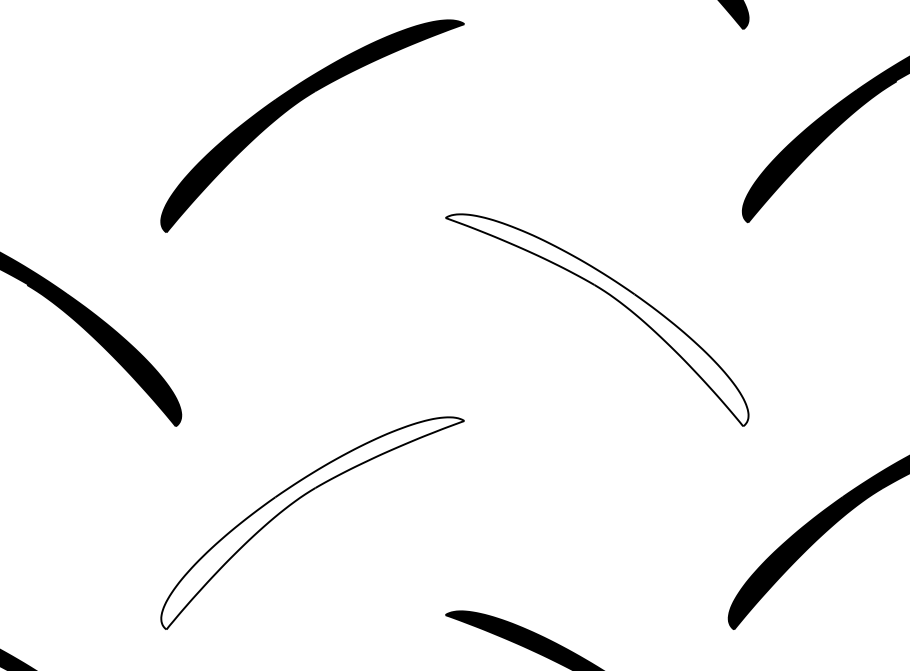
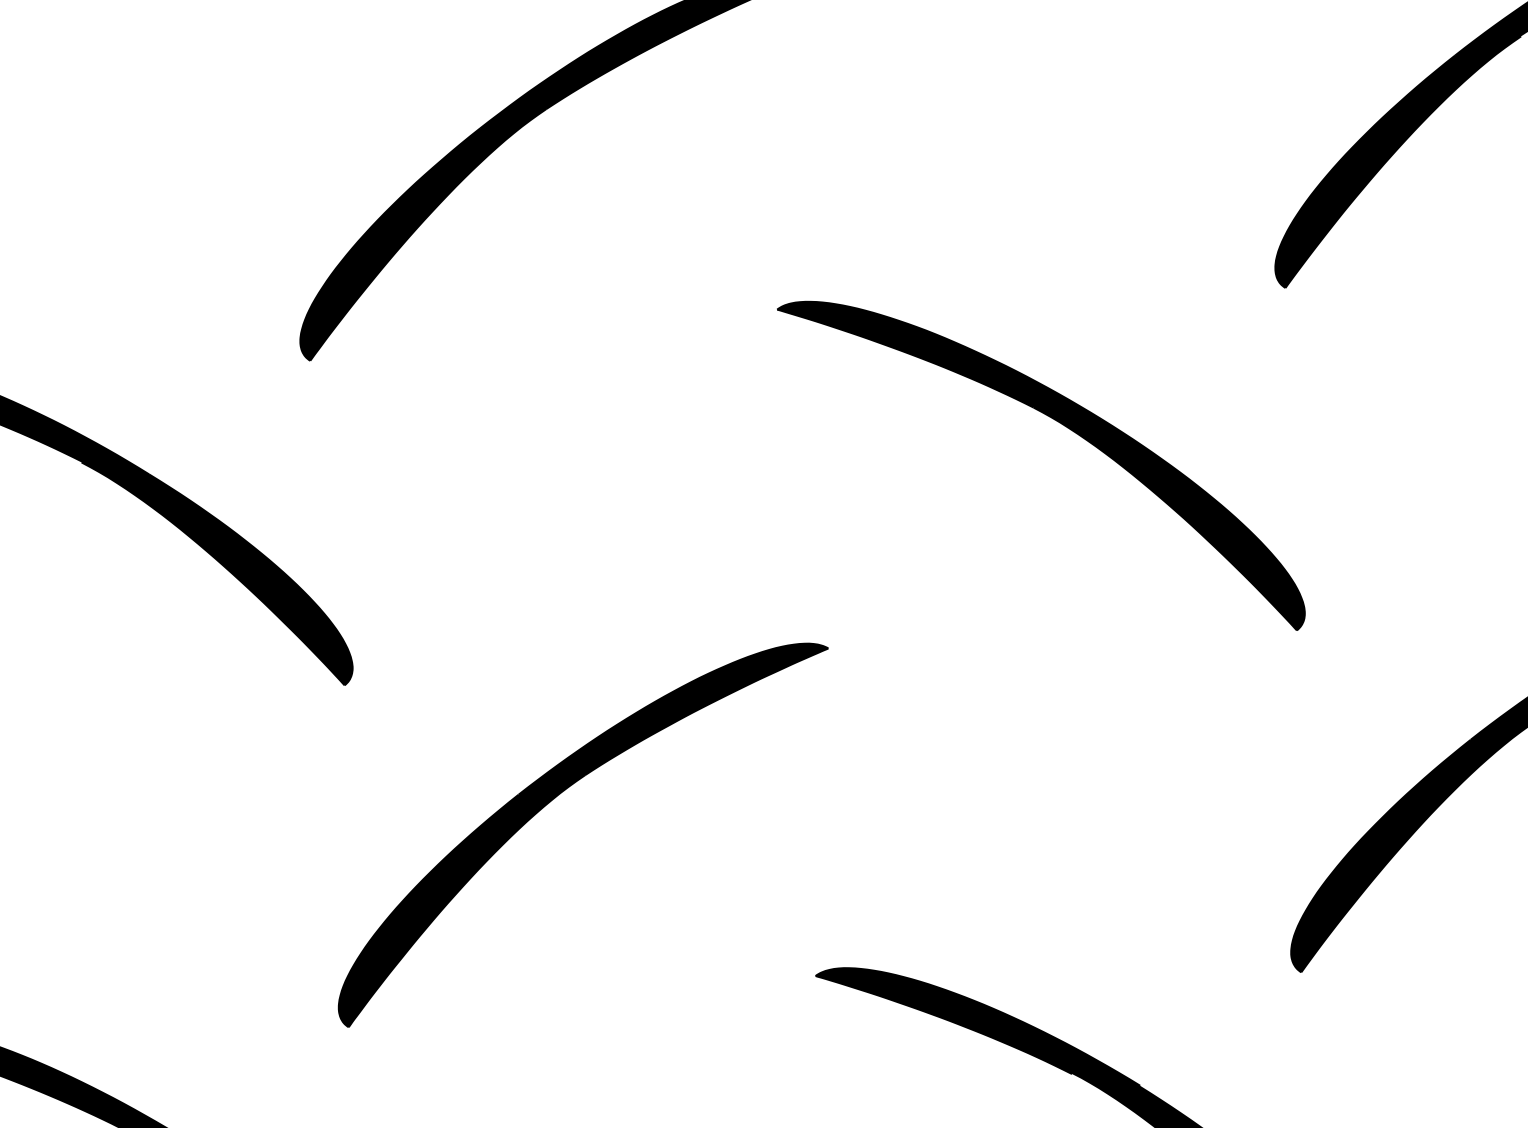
fill: (596, 320) -> (1040, 467), added
fill: (312, 523) -> (583, 835), added

